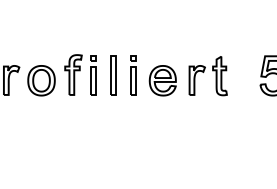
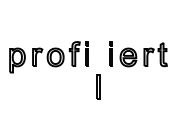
line: (111, 74) -> (97, 86), moved

